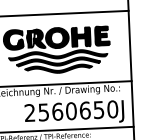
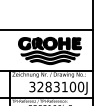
text: (64, 110) -> (52, 86), 2560650J -> 3283100J

